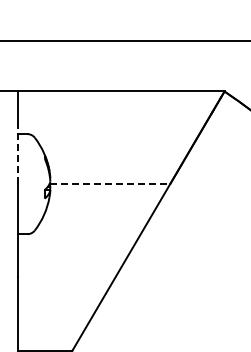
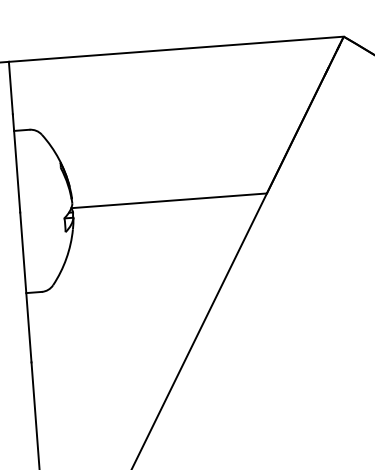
line: (17, 153) -> (15, 162), dashed -> solid
line: (110, 184) -> (170, 201), dashed -> solid

